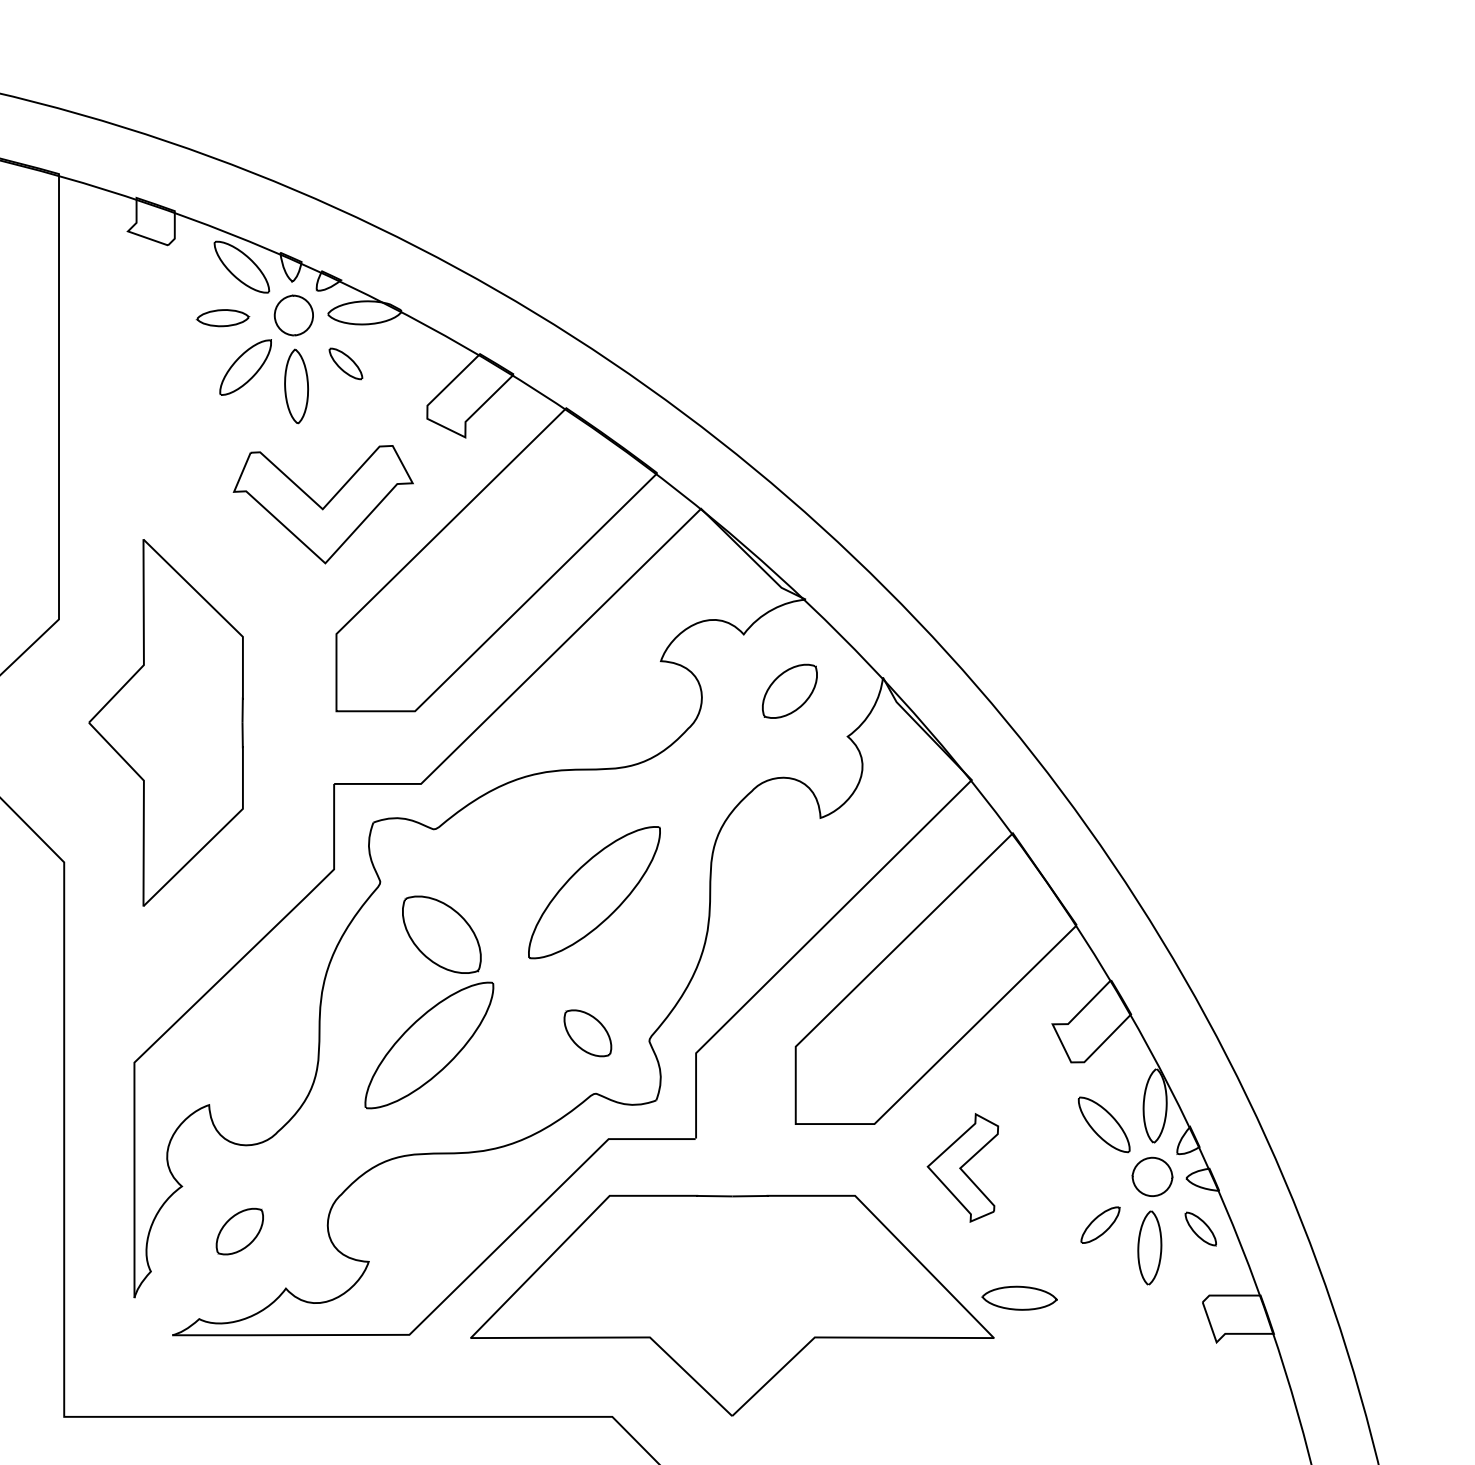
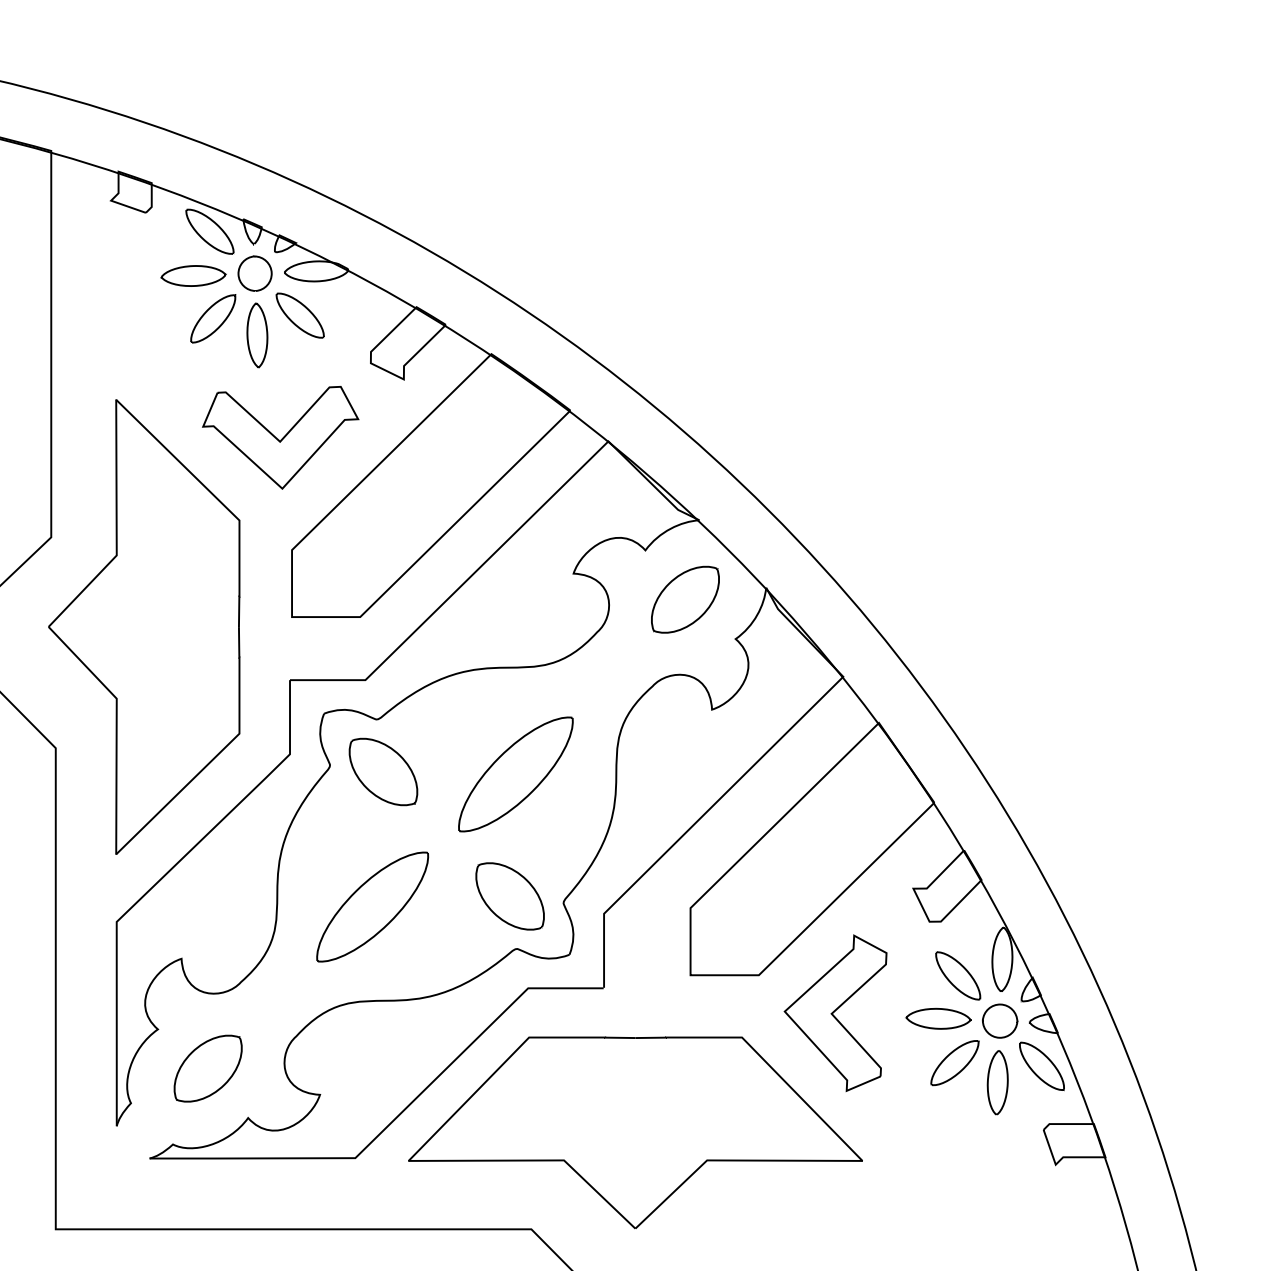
part: (222, 317) -> (193, 275), size x1.43
part: (345, 363) -> (299, 315), size x1.67
part: (789, 691) -> (685, 599), size x1.43
part: (165, 722) -> (143, 626), size x1.43
part: (441, 934) -> (383, 771), moved
part: (587, 1033) -> (509, 896), size x1.67
part: (962, 1167) -> (835, 1012), size x1.67
part: (1100, 1224) -> (954, 1062), size x1.43
part: (1200, 1228) -> (1041, 1065), size x1.67
part: (239, 1231) -> (207, 1068), size x1.67
part: (1019, 1297) -> (938, 1018), moved

